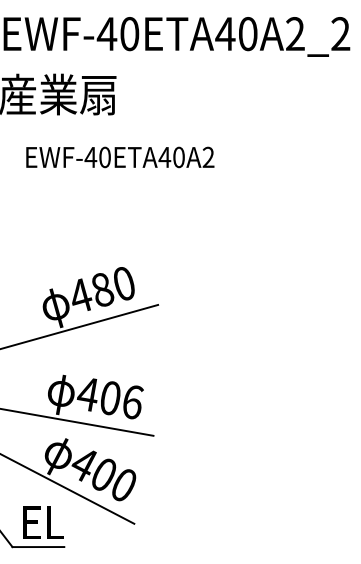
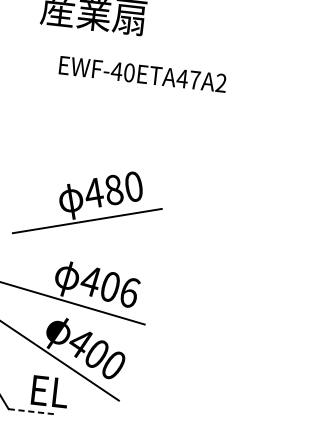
text: (178, 157) -> (194, 80), EWF-40ETA40A2 -> EWF-40ETA47A2
text: (43, 522) -> (50, 391), moved
line: (38, 547) -> (31, 412), solid -> dashed

